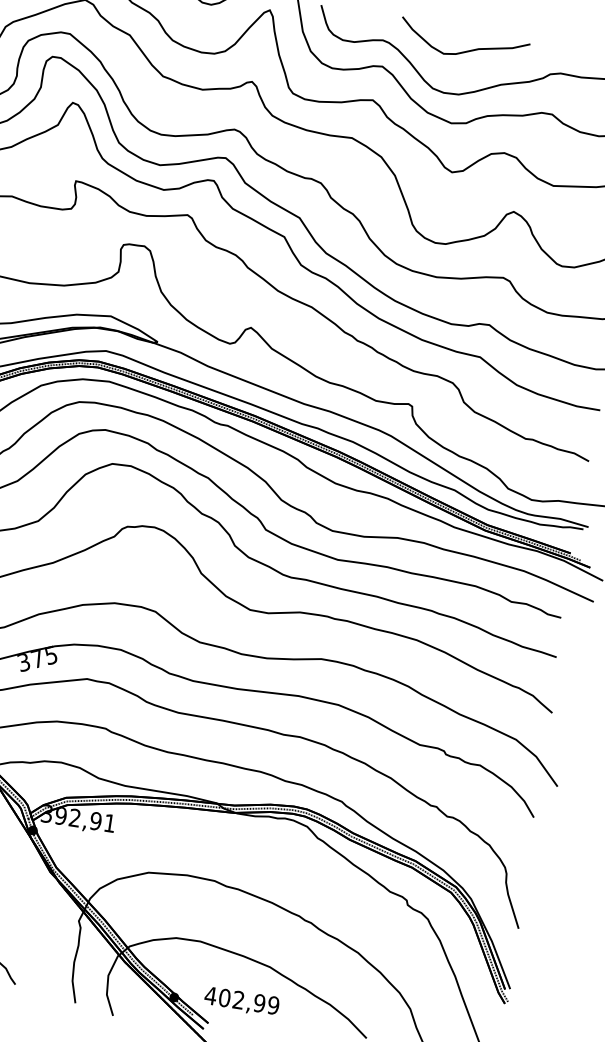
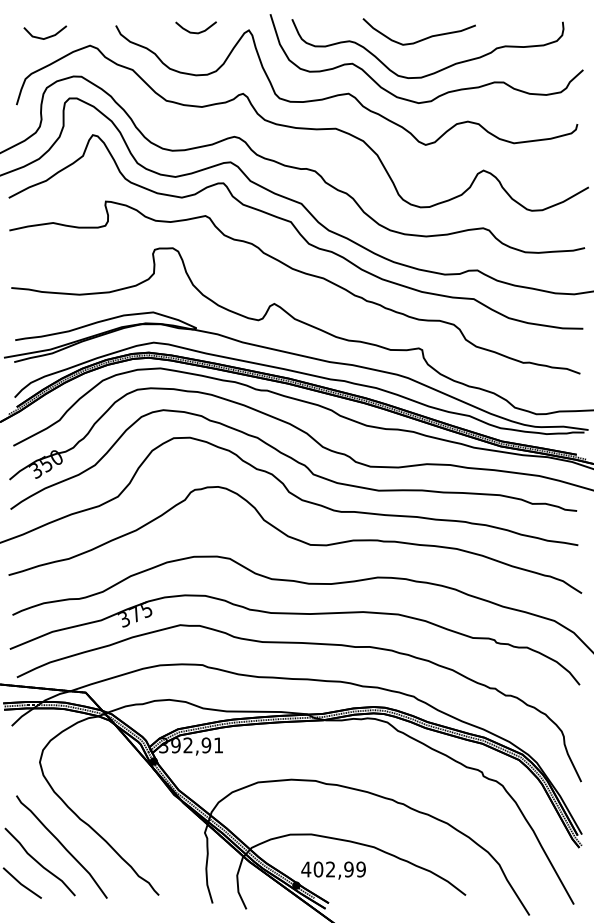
text: (241, 1001) -> (333, 870), moved

